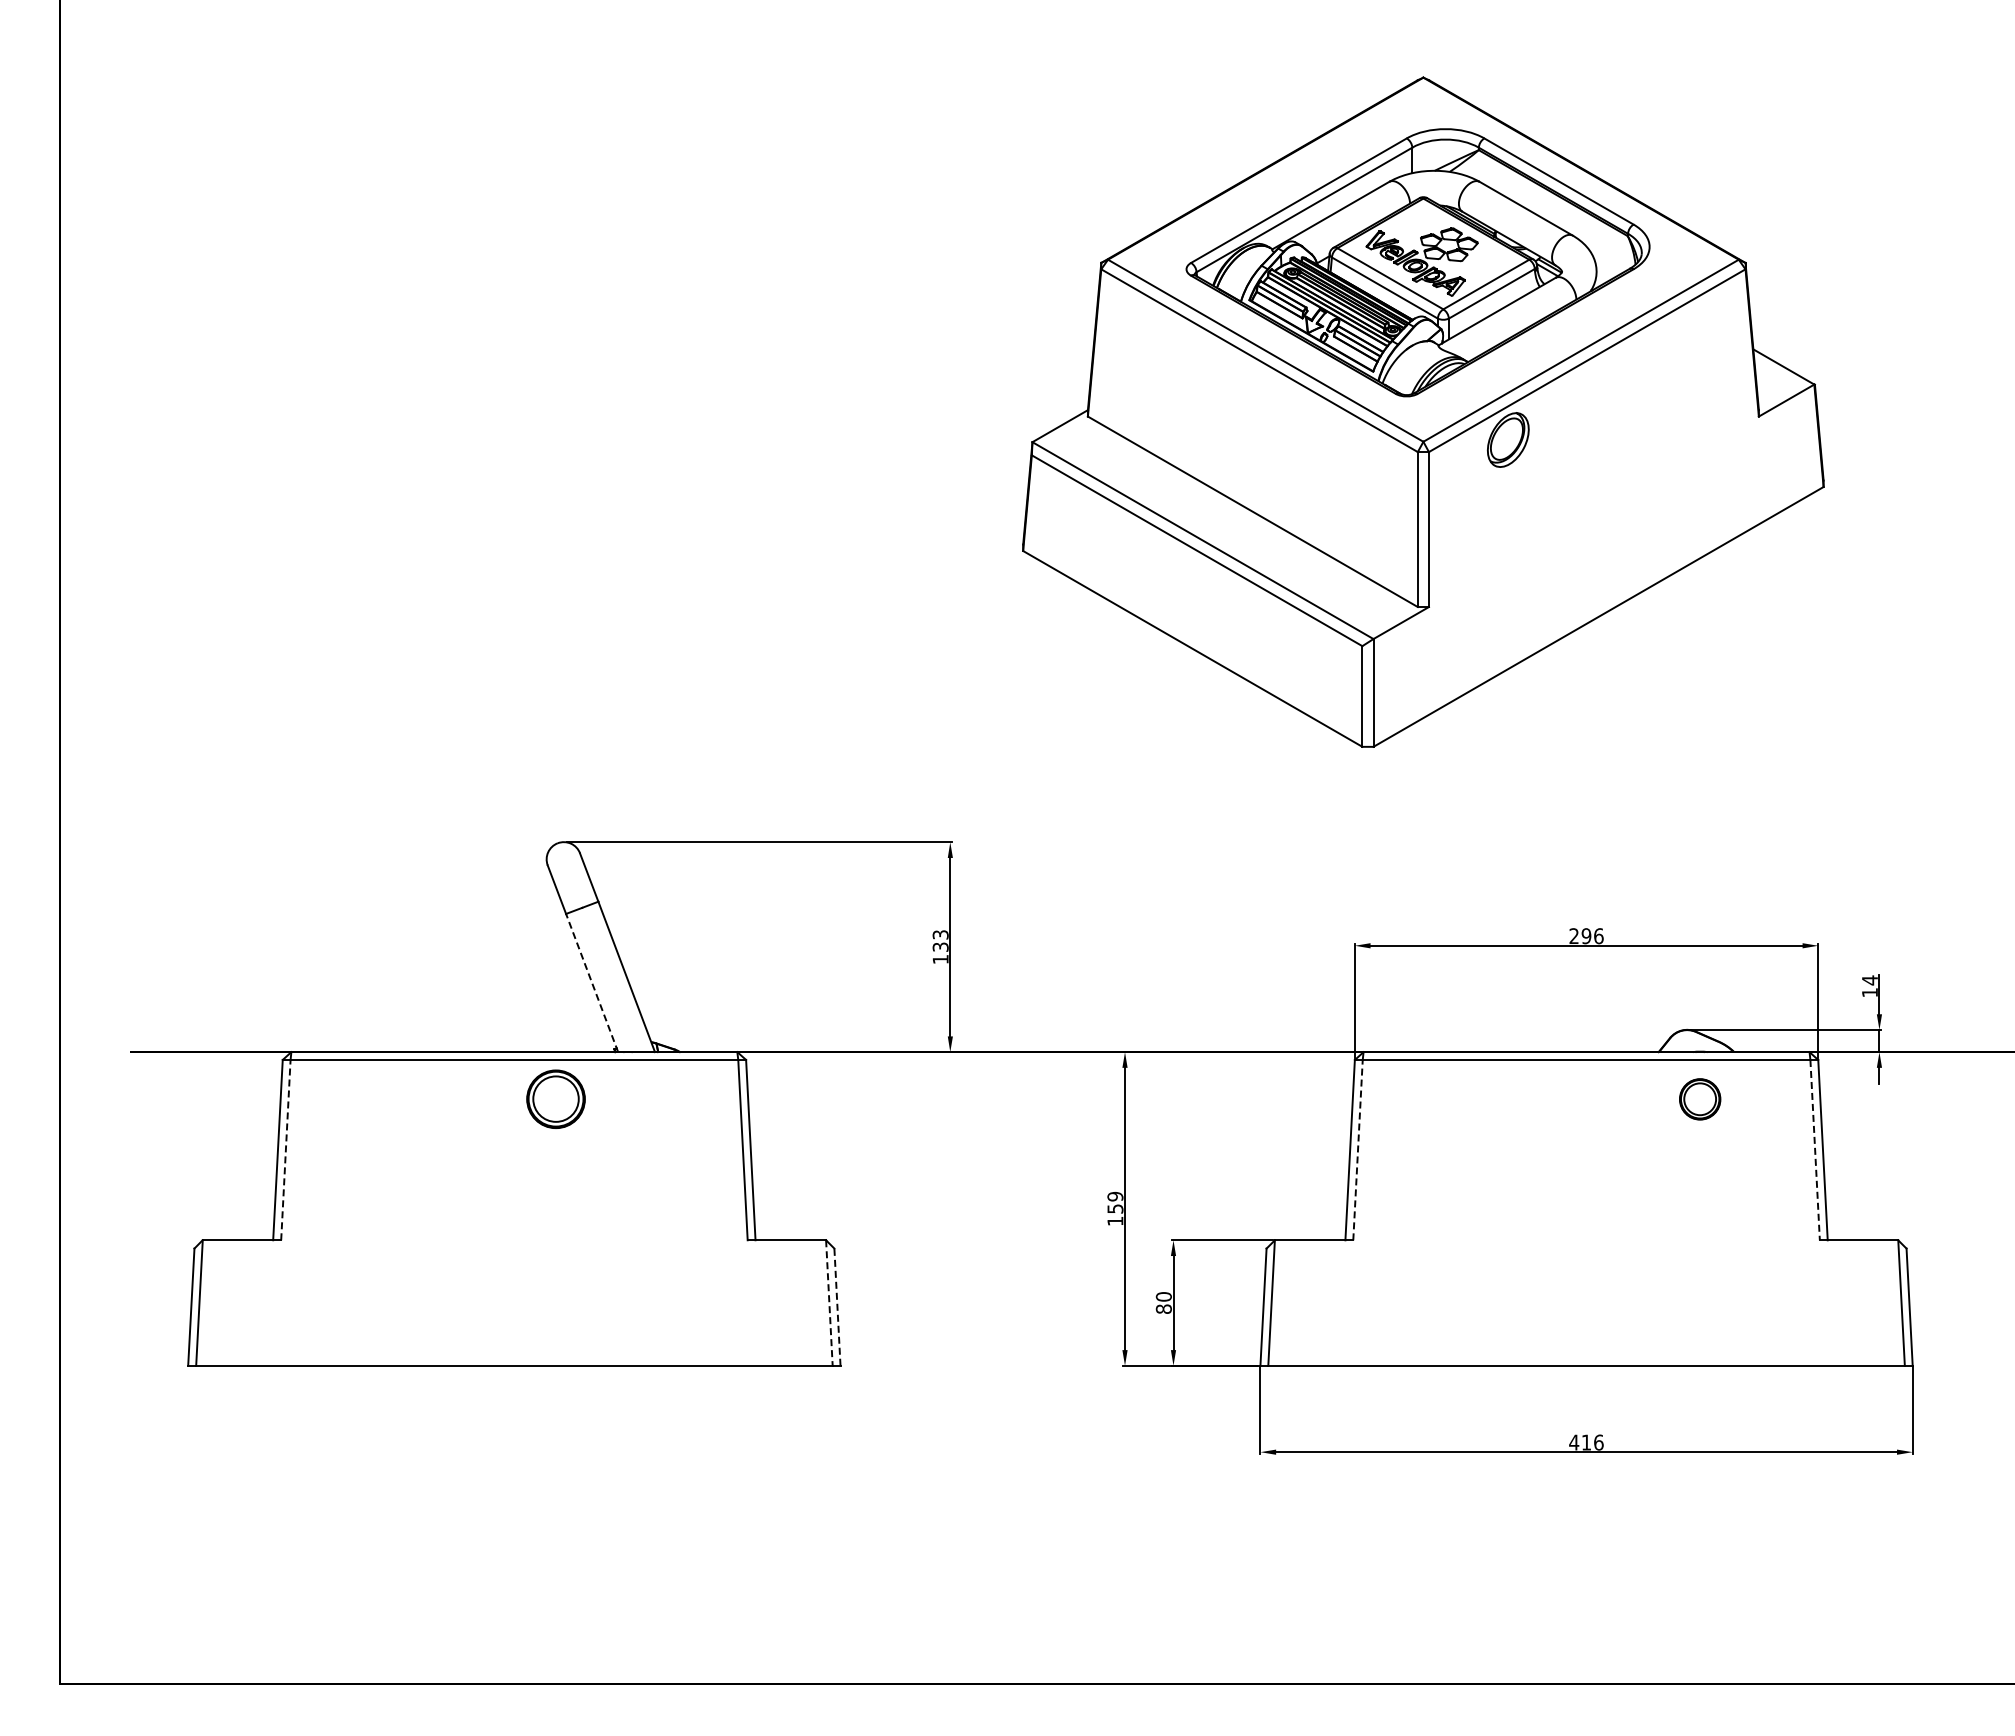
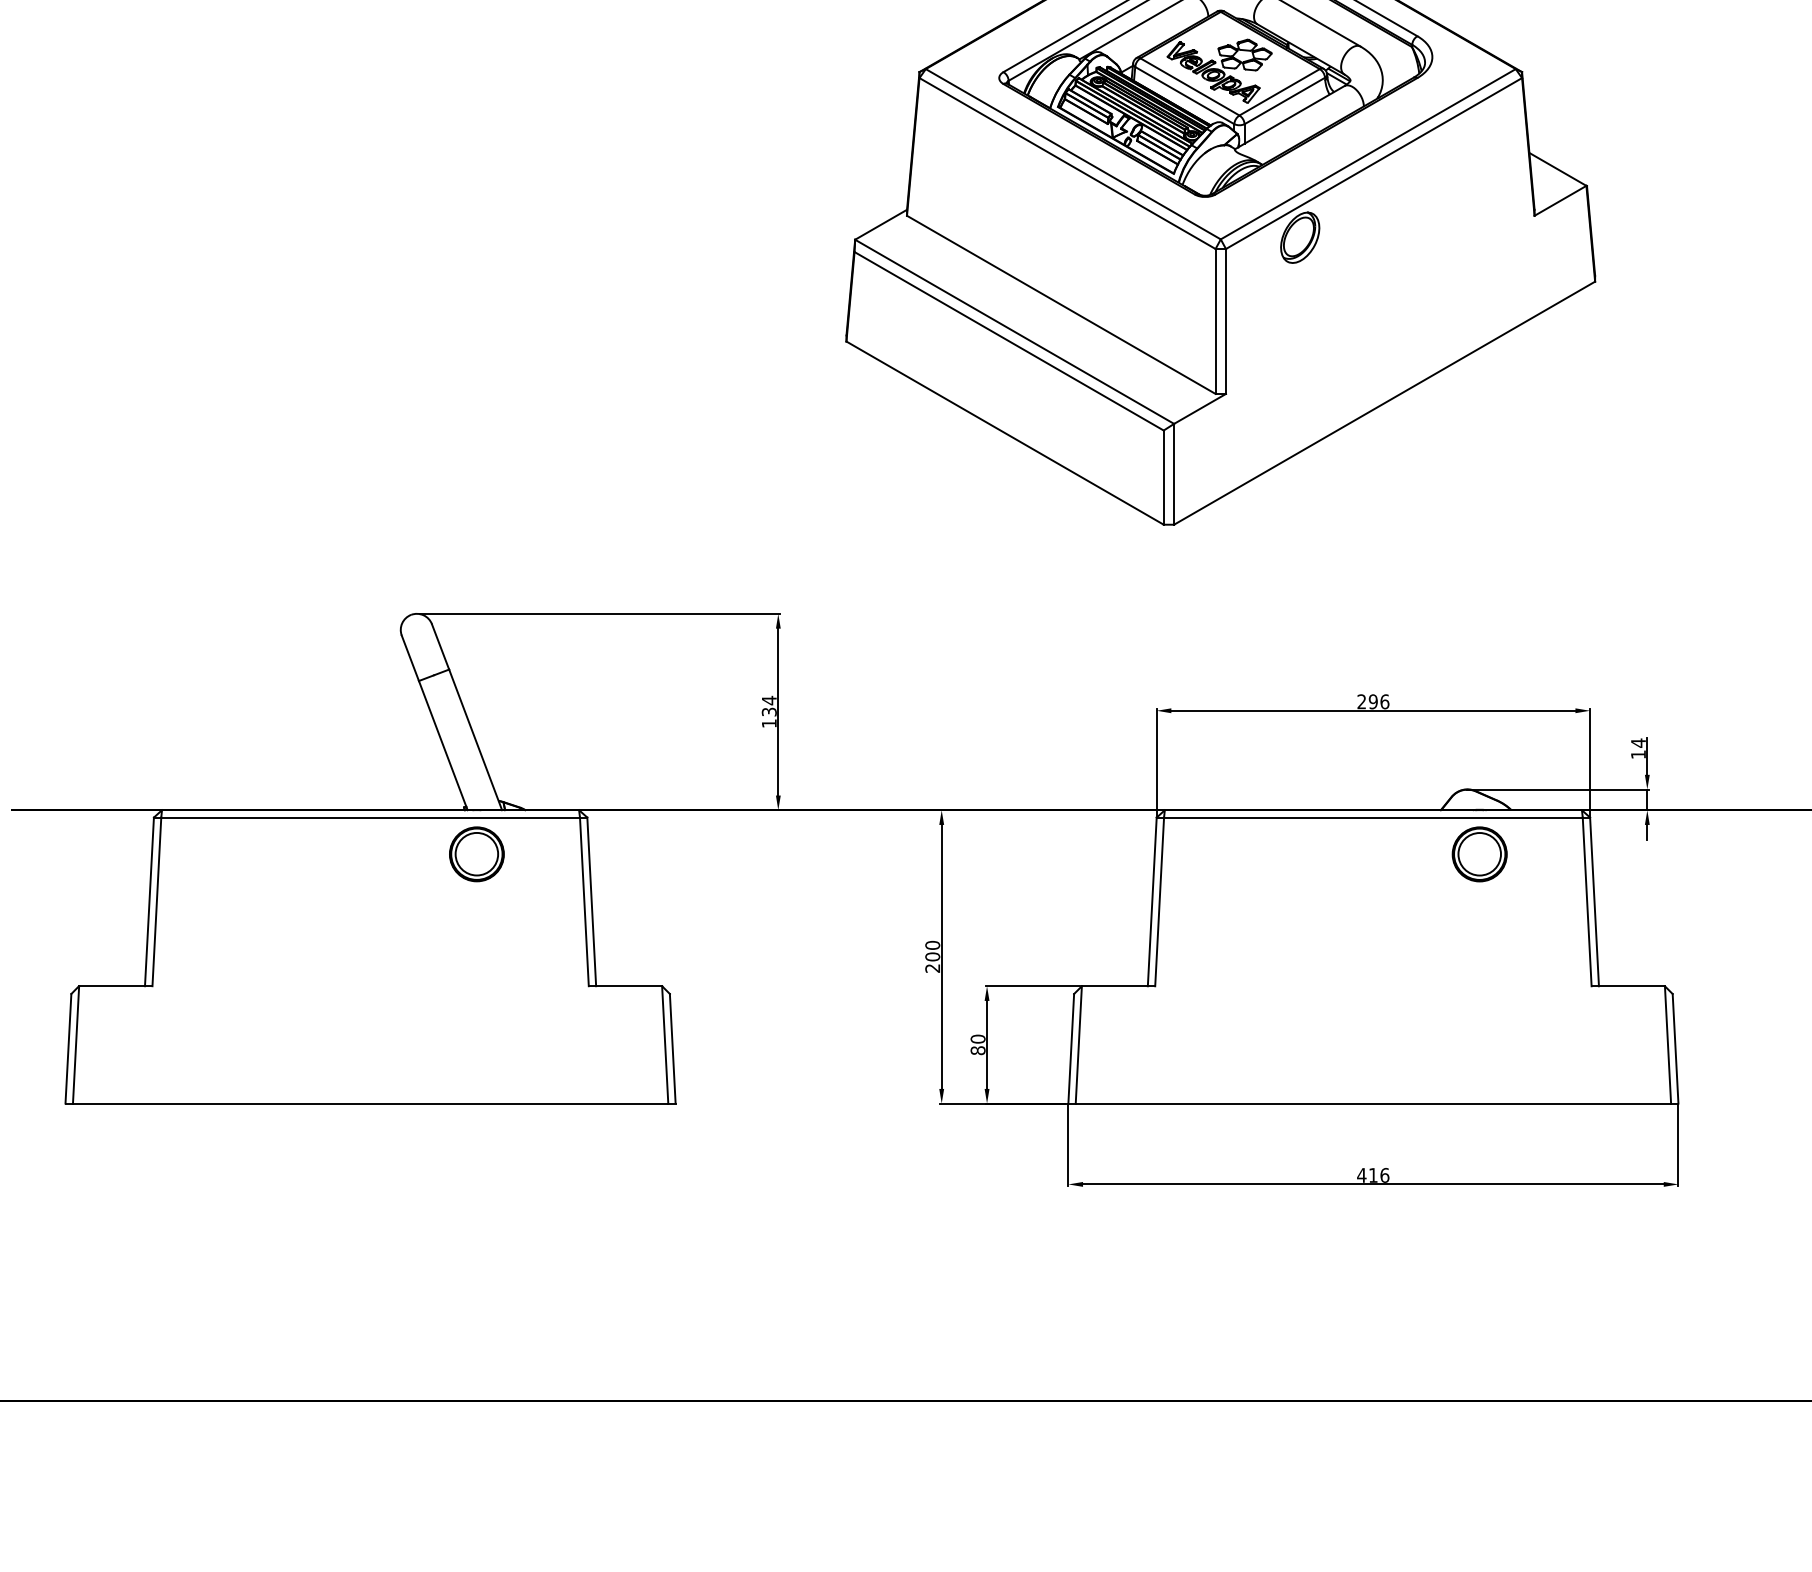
text: (940, 934) -> (769, 700), 133 -> 134
line: (592, 983) -> (443, 746), dashed -> solid
part: (555, 1098) -> (476, 853), moved
part: (1699, 1099) -> (1479, 854), size x1.43
line: (285, 1149) -> (156, 901), dashed -> solid
line: (1358, 1149) -> (1160, 901), dashed -> solid
line: (1815, 1150) -> (1587, 902), dashed -> solid
text: (1115, 1208) -> (932, 956), 159 -> 200
line: (829, 1303) -> (665, 1045), dashed -> solid
line: (837, 1307) -> (672, 1049), dashed -> solid

